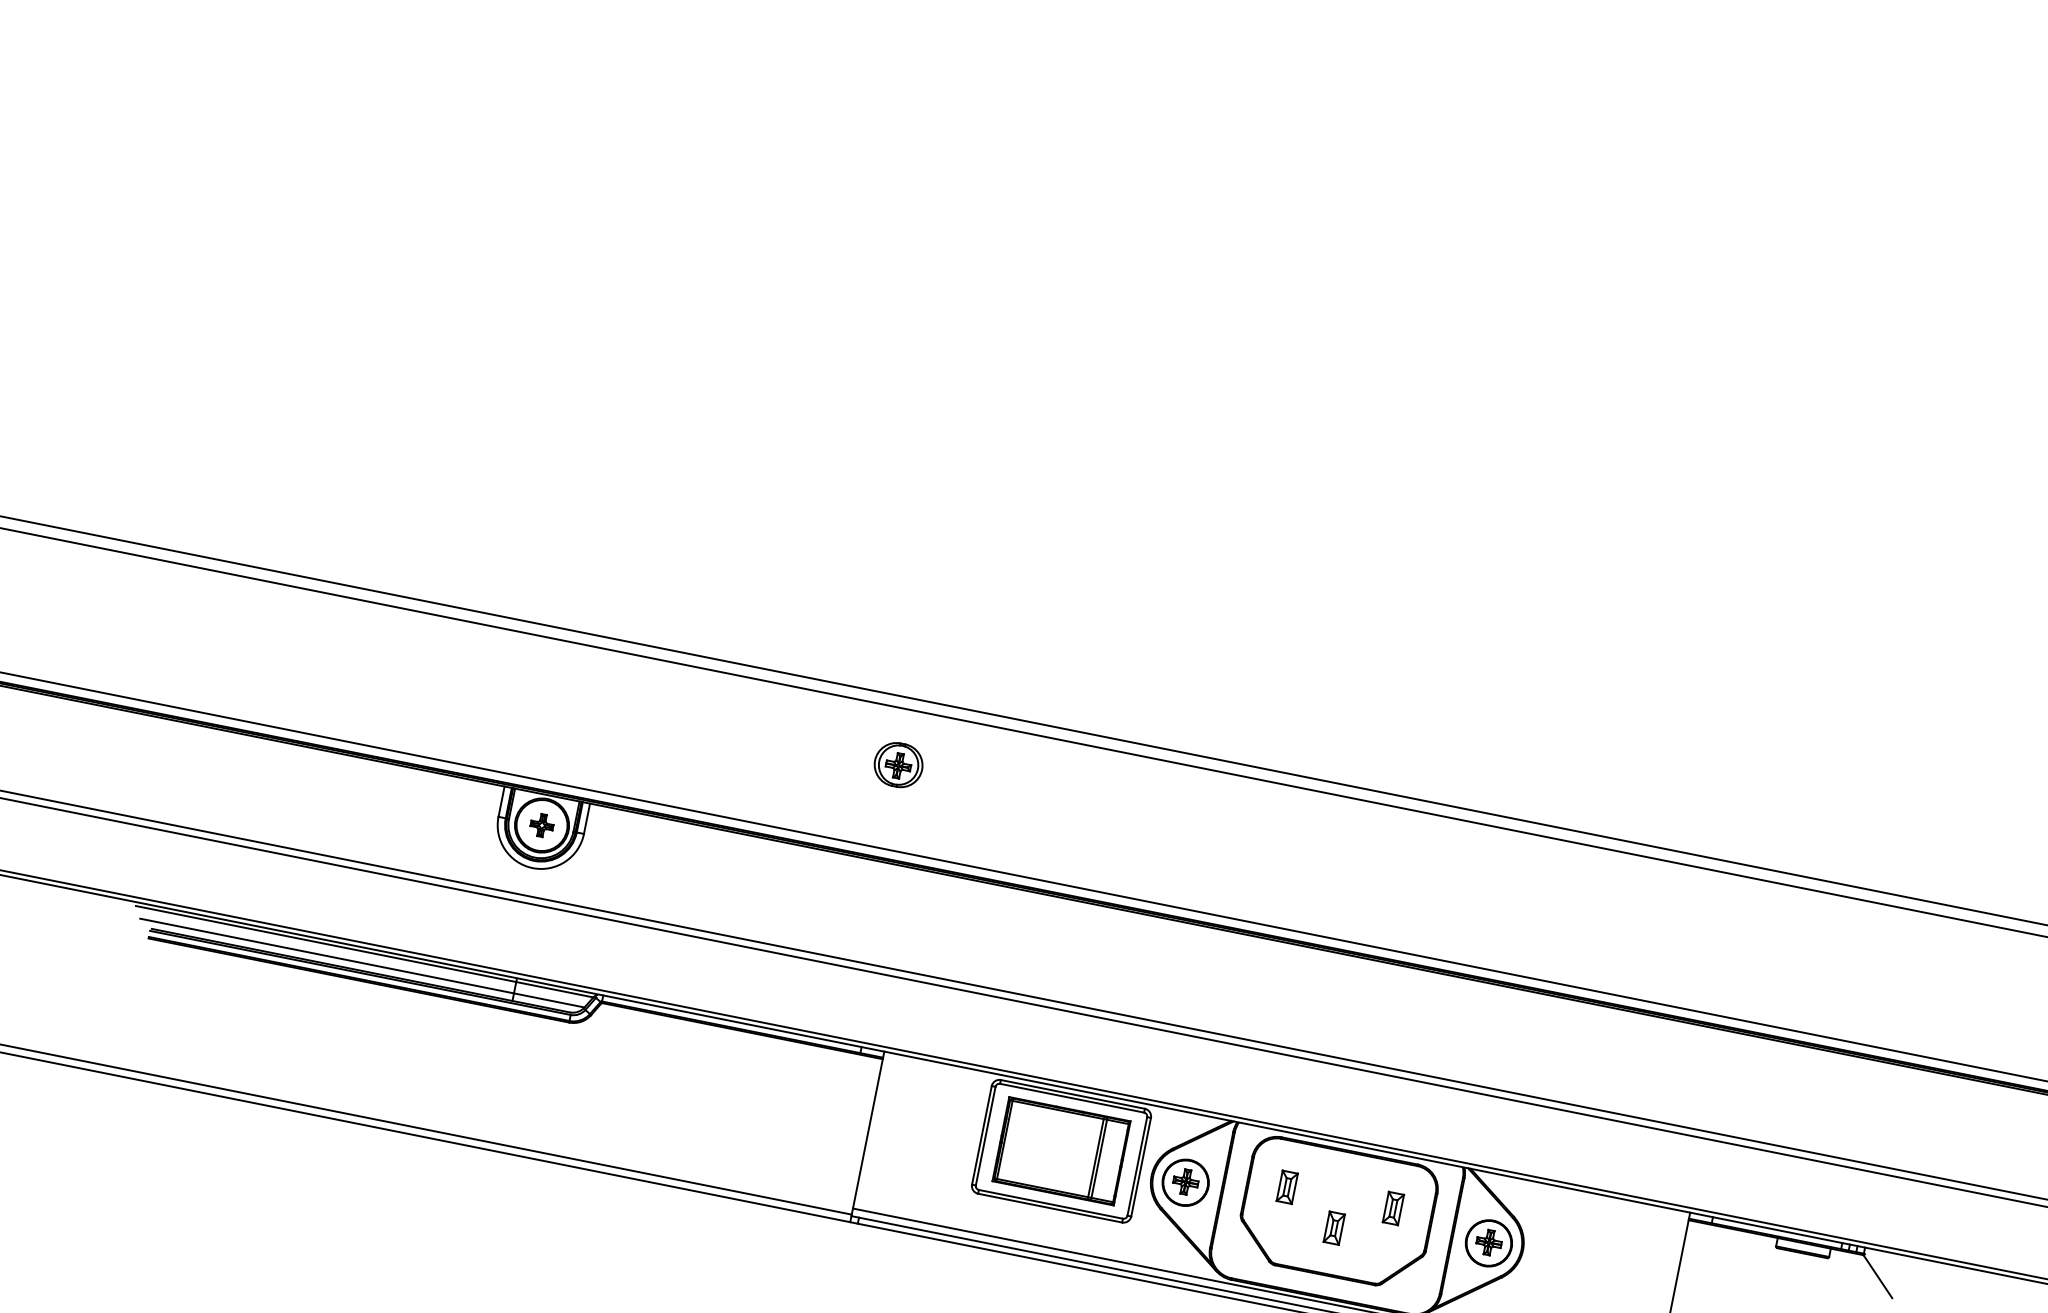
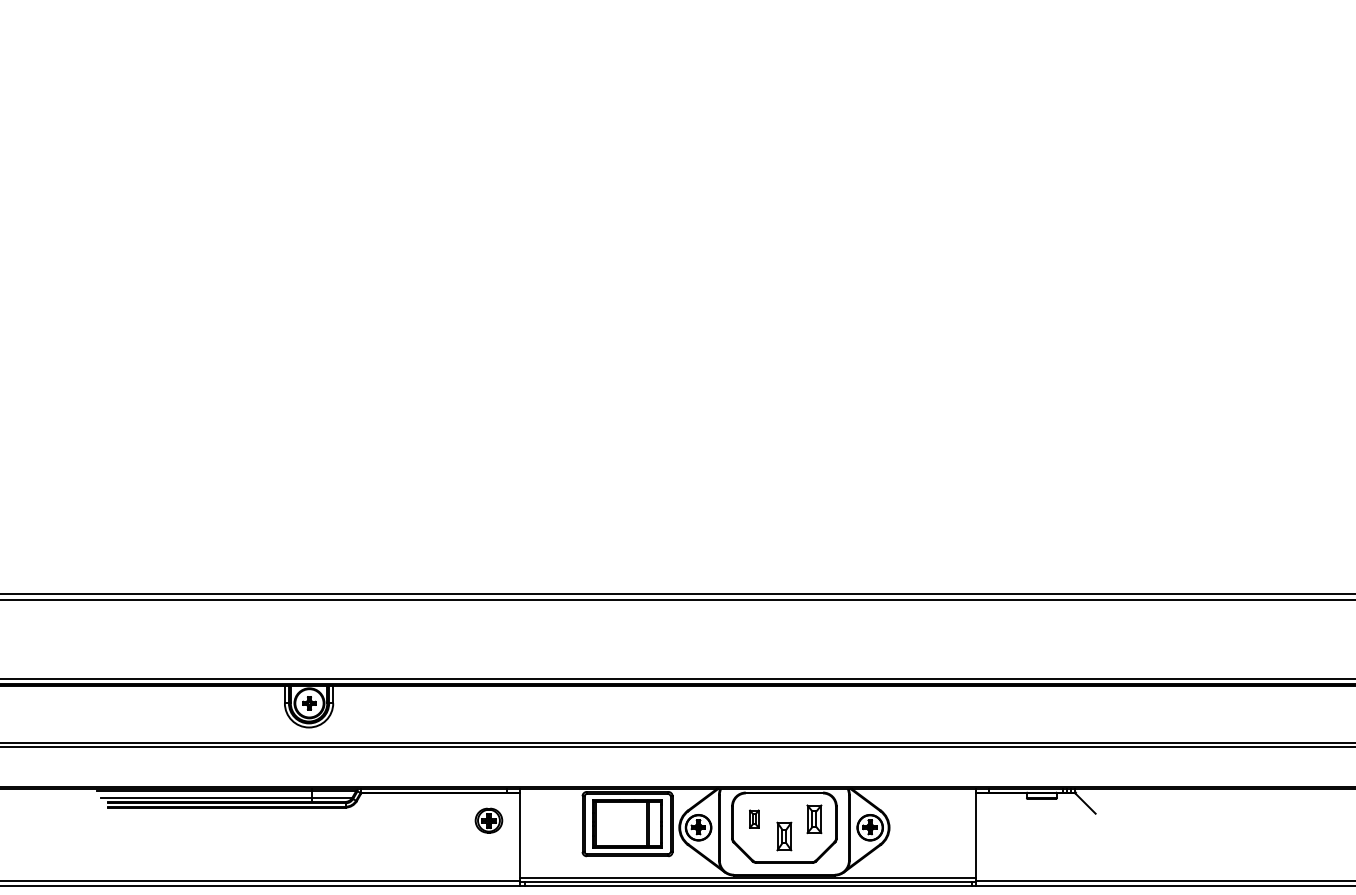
part: (897, 764) -> (488, 820), moved
part: (1393, 1207) -> (814, 818), size x1.6
part: (1334, 1226) -> (784, 835), size x1.6

